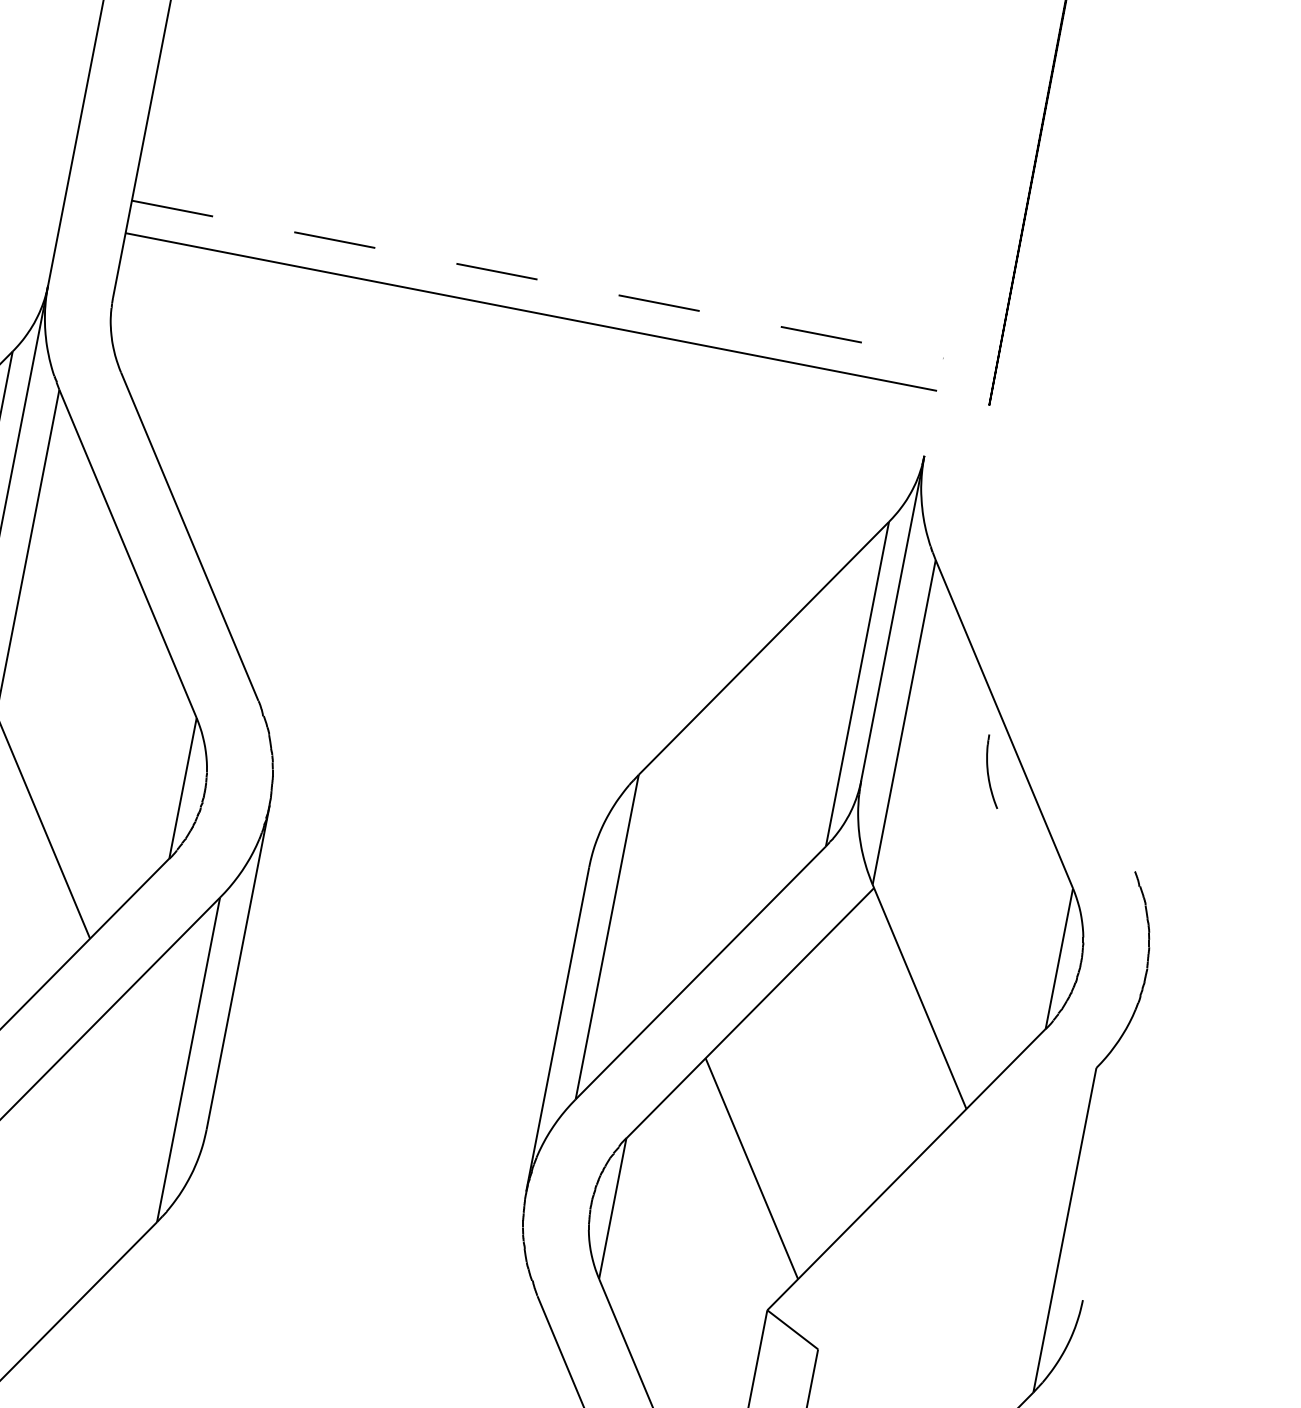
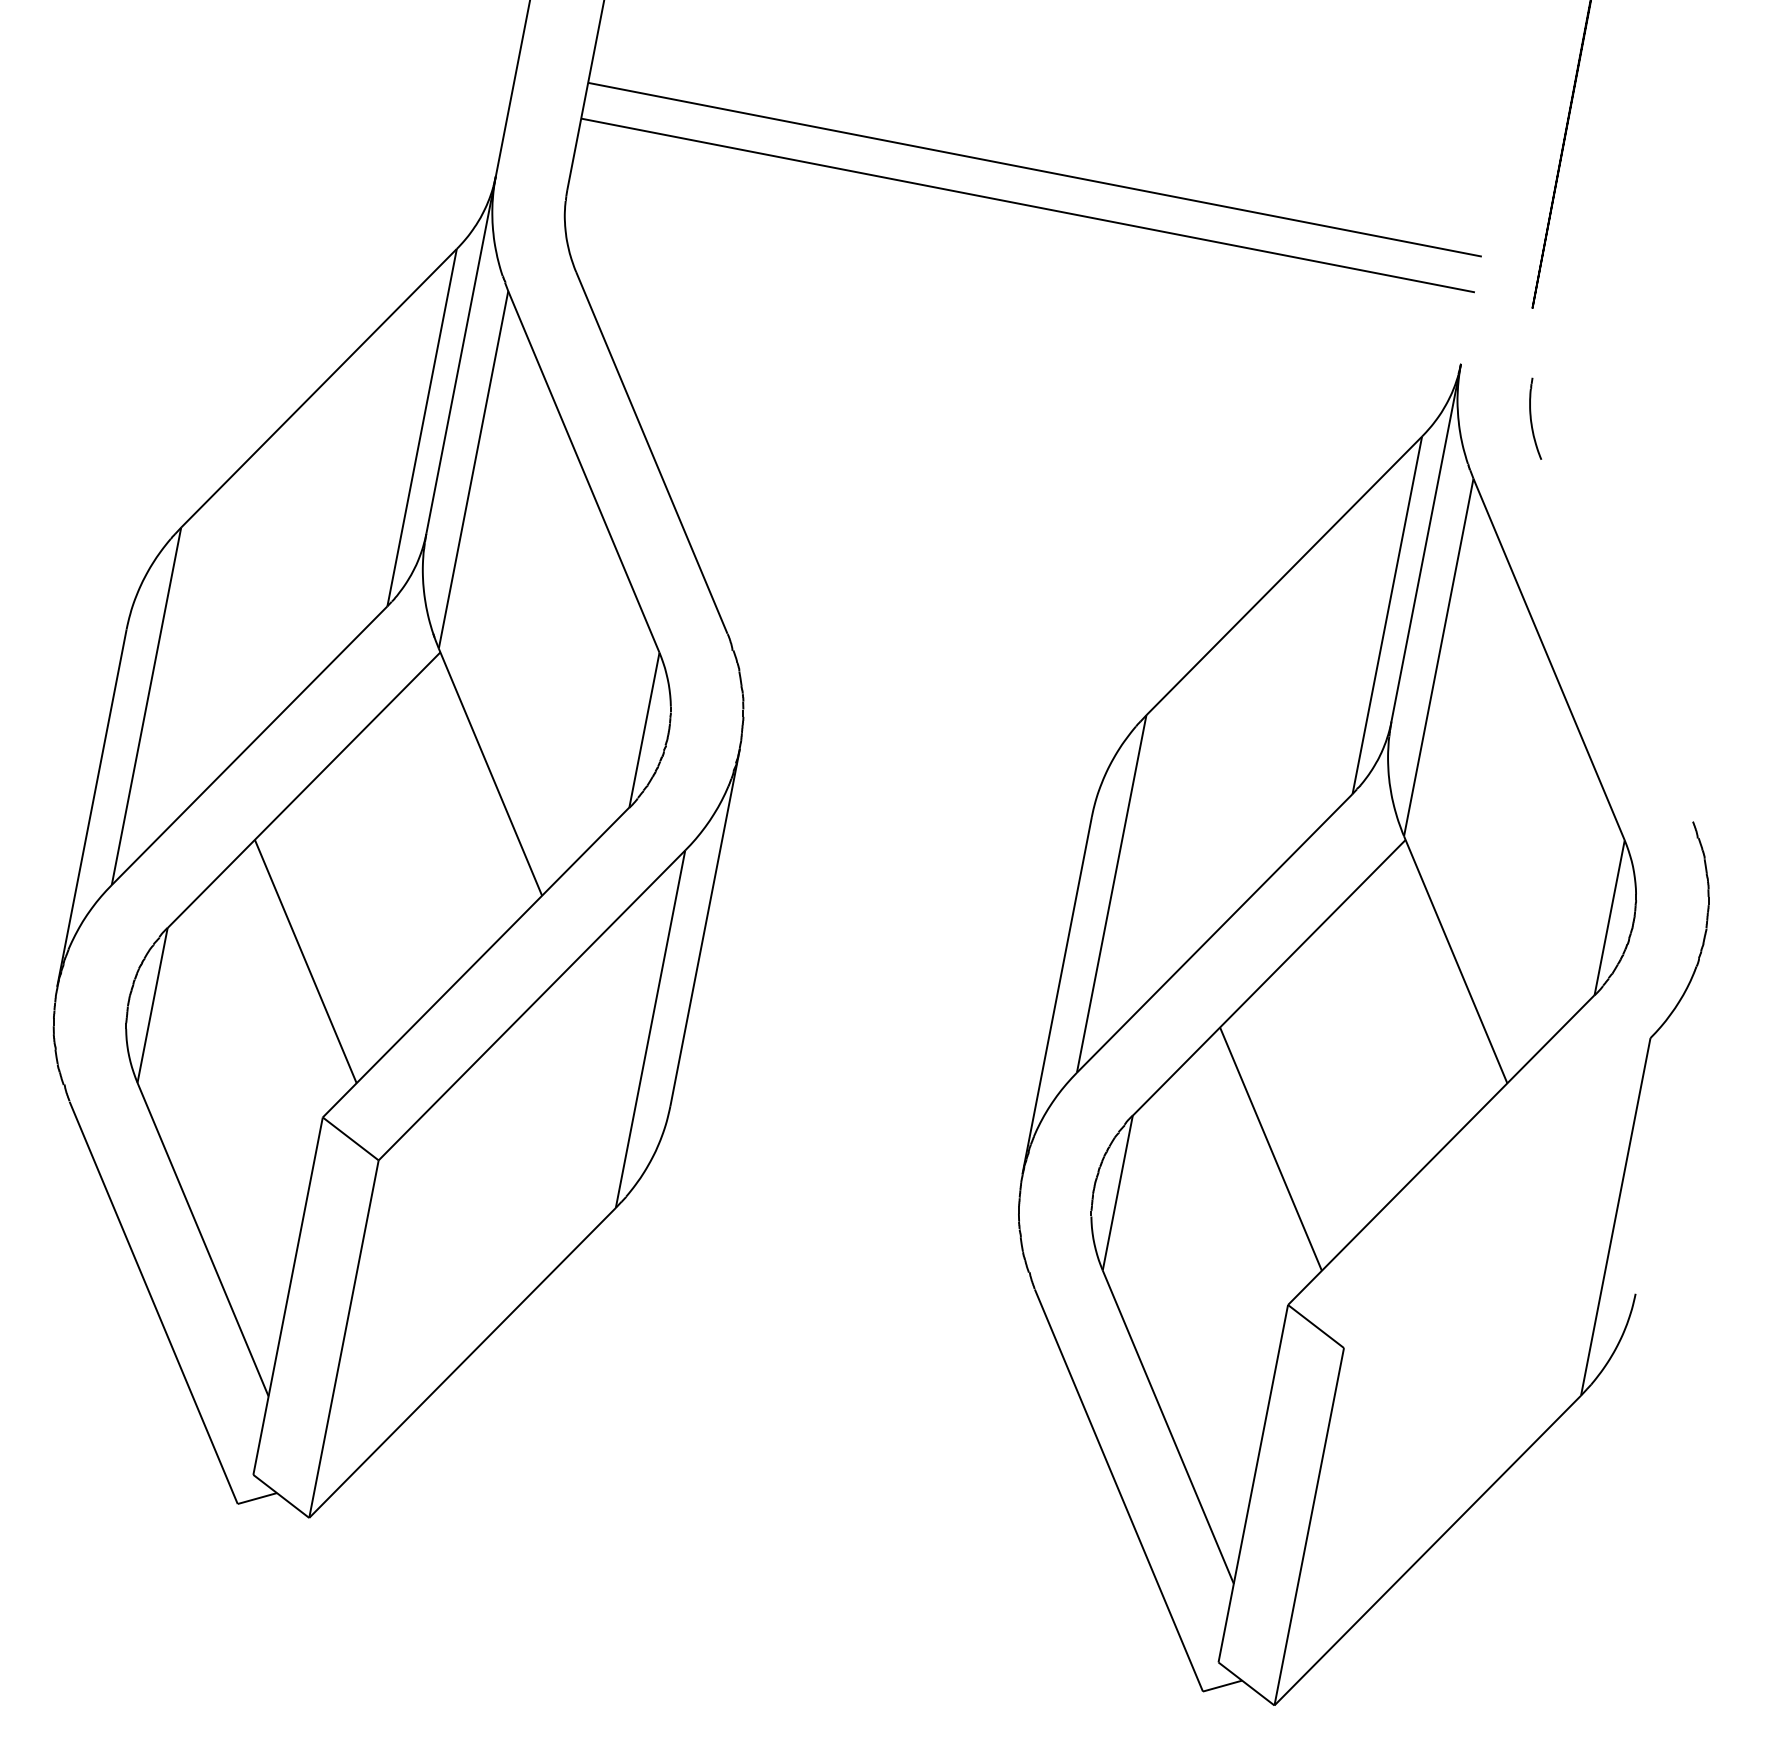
line: (538, 279) -> (1035, 169), dashed -> solid
part: (992, 771) -> (1535, 418), moved

